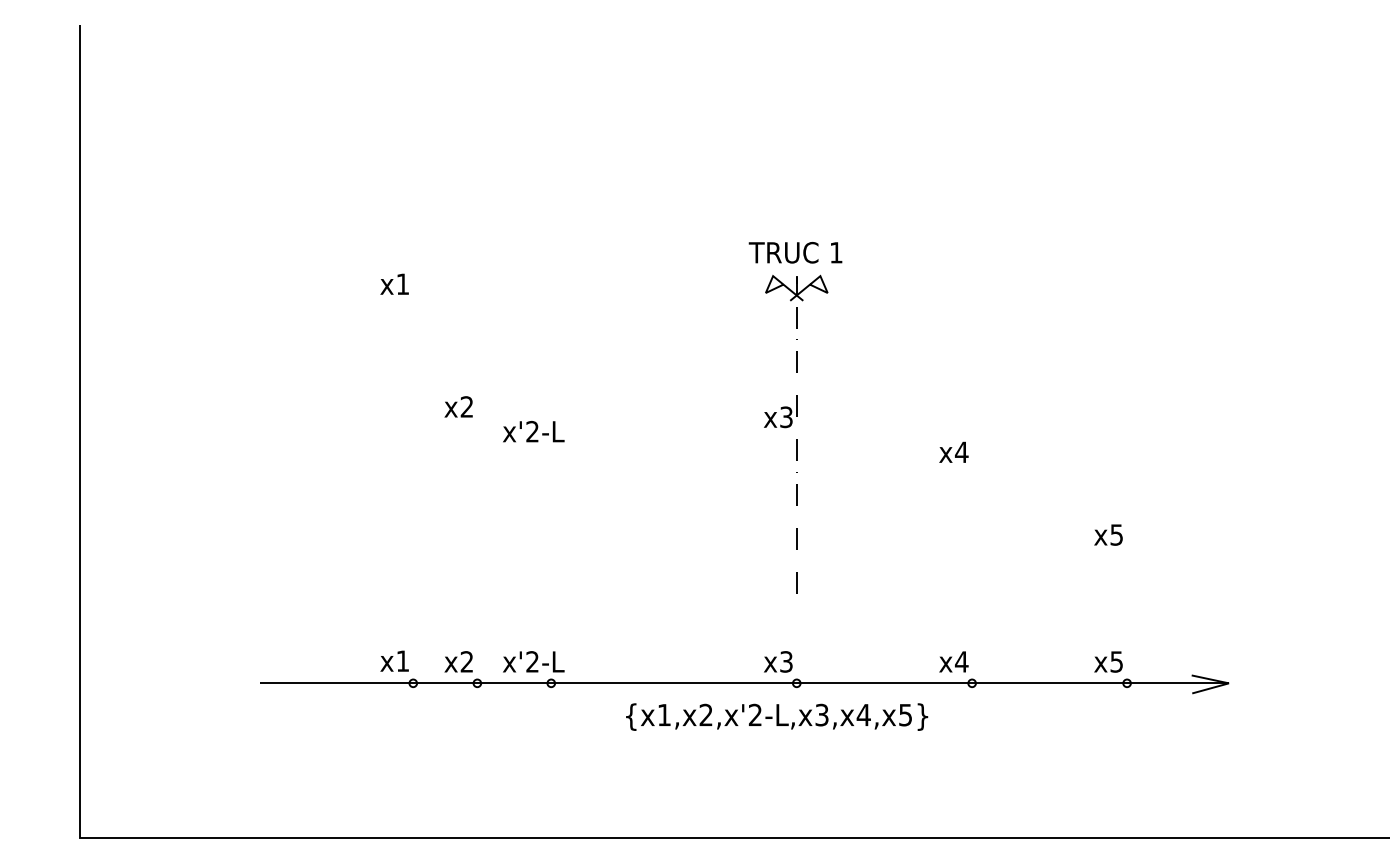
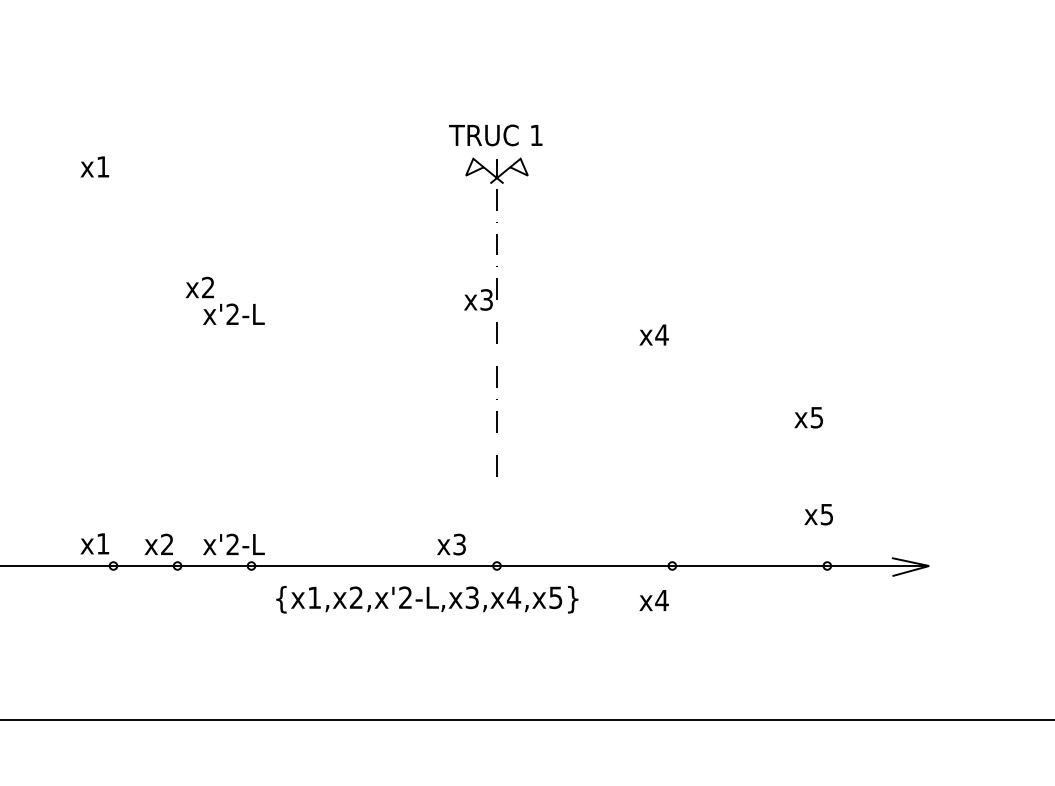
text: (458, 406) -> (199, 287), moved
text: (778, 661) -> (451, 544), moved
text: (953, 661) -> (653, 600), moved
text: (1108, 661) -> (818, 514), moved
text: (777, 716) -> (427, 599), moved

